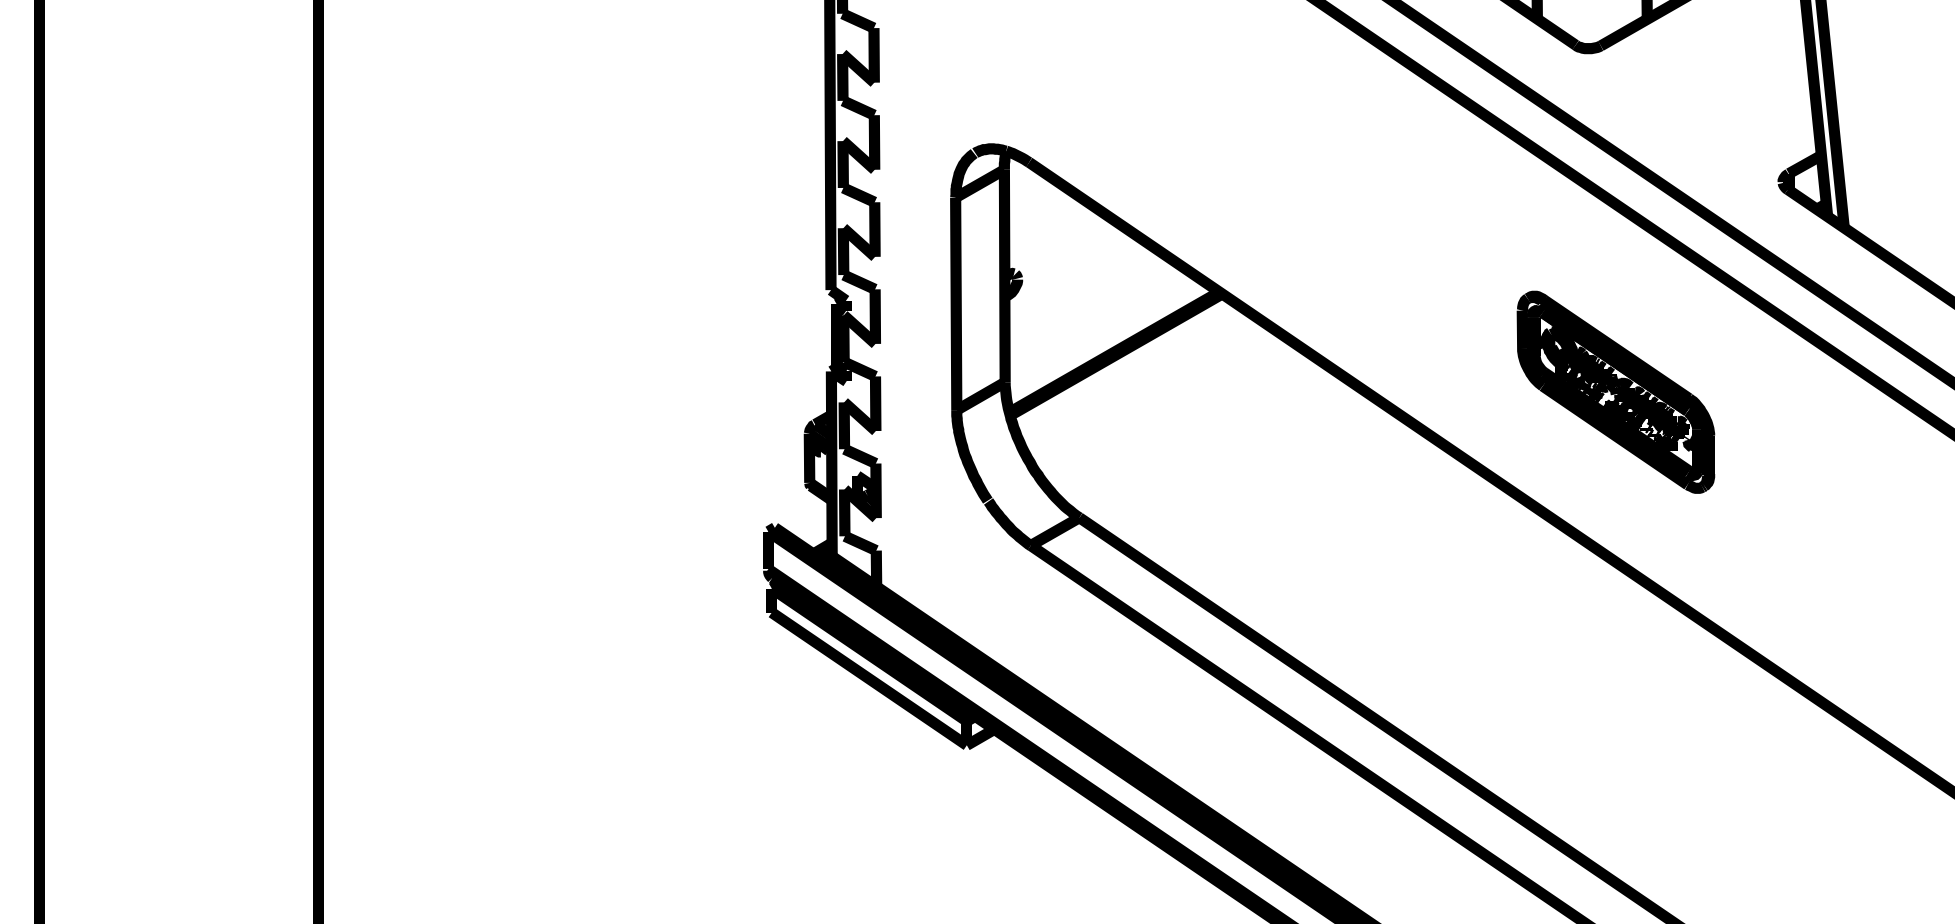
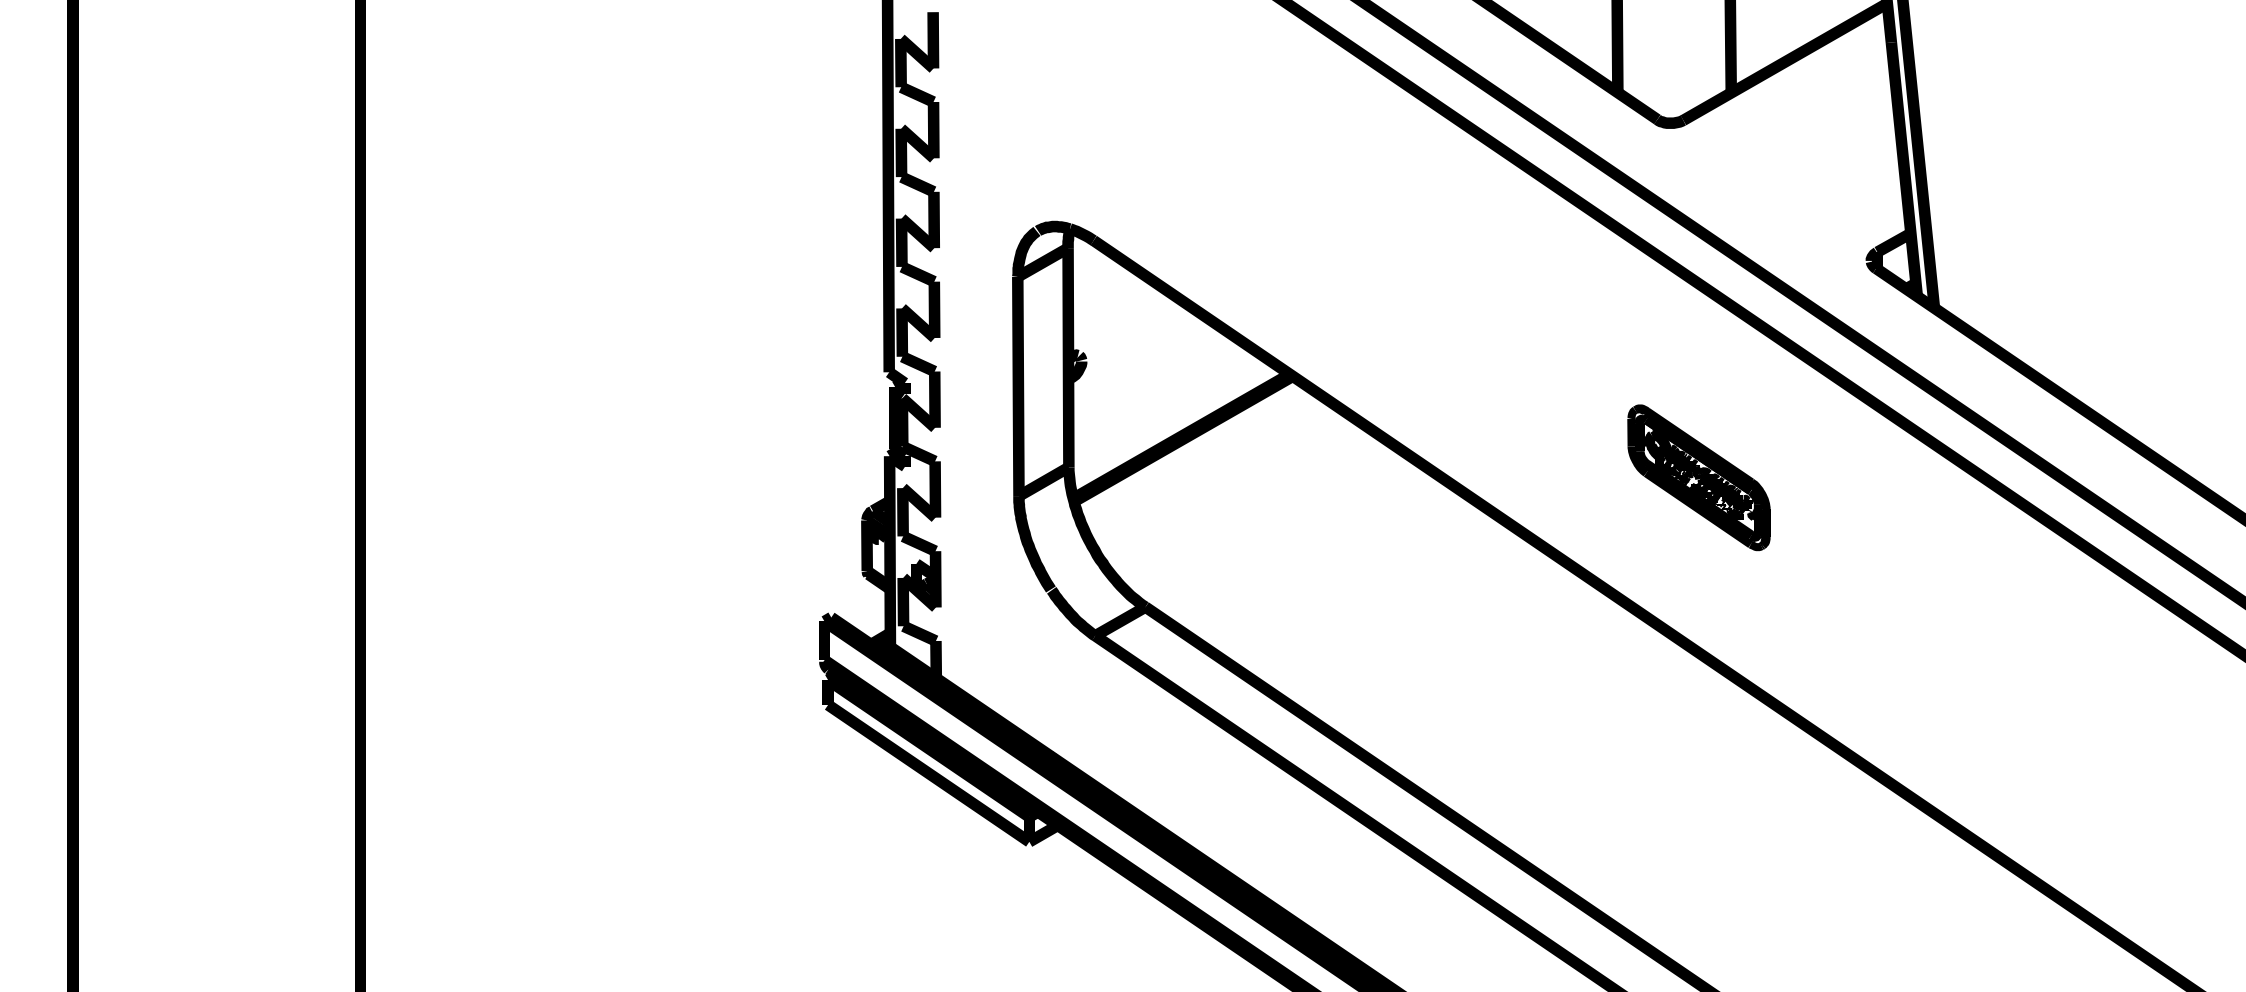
part: (1615, 392) -> (1698, 477), size x0.7

